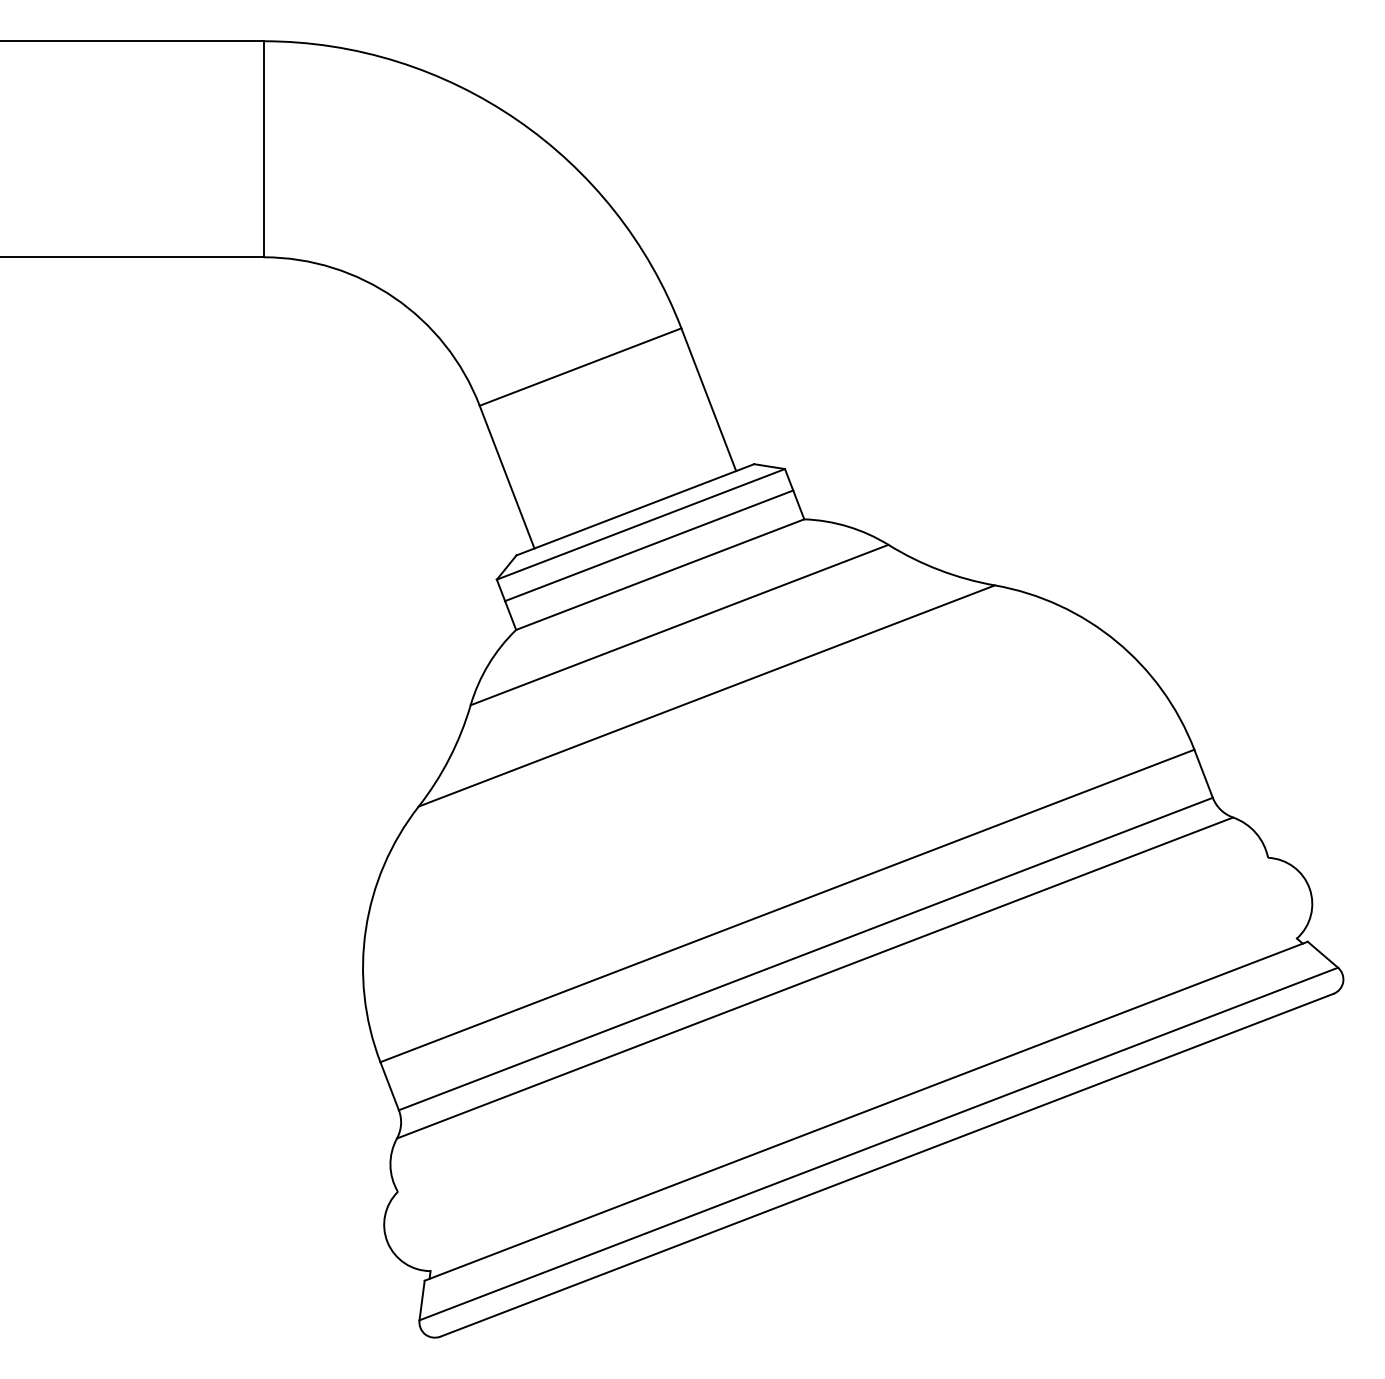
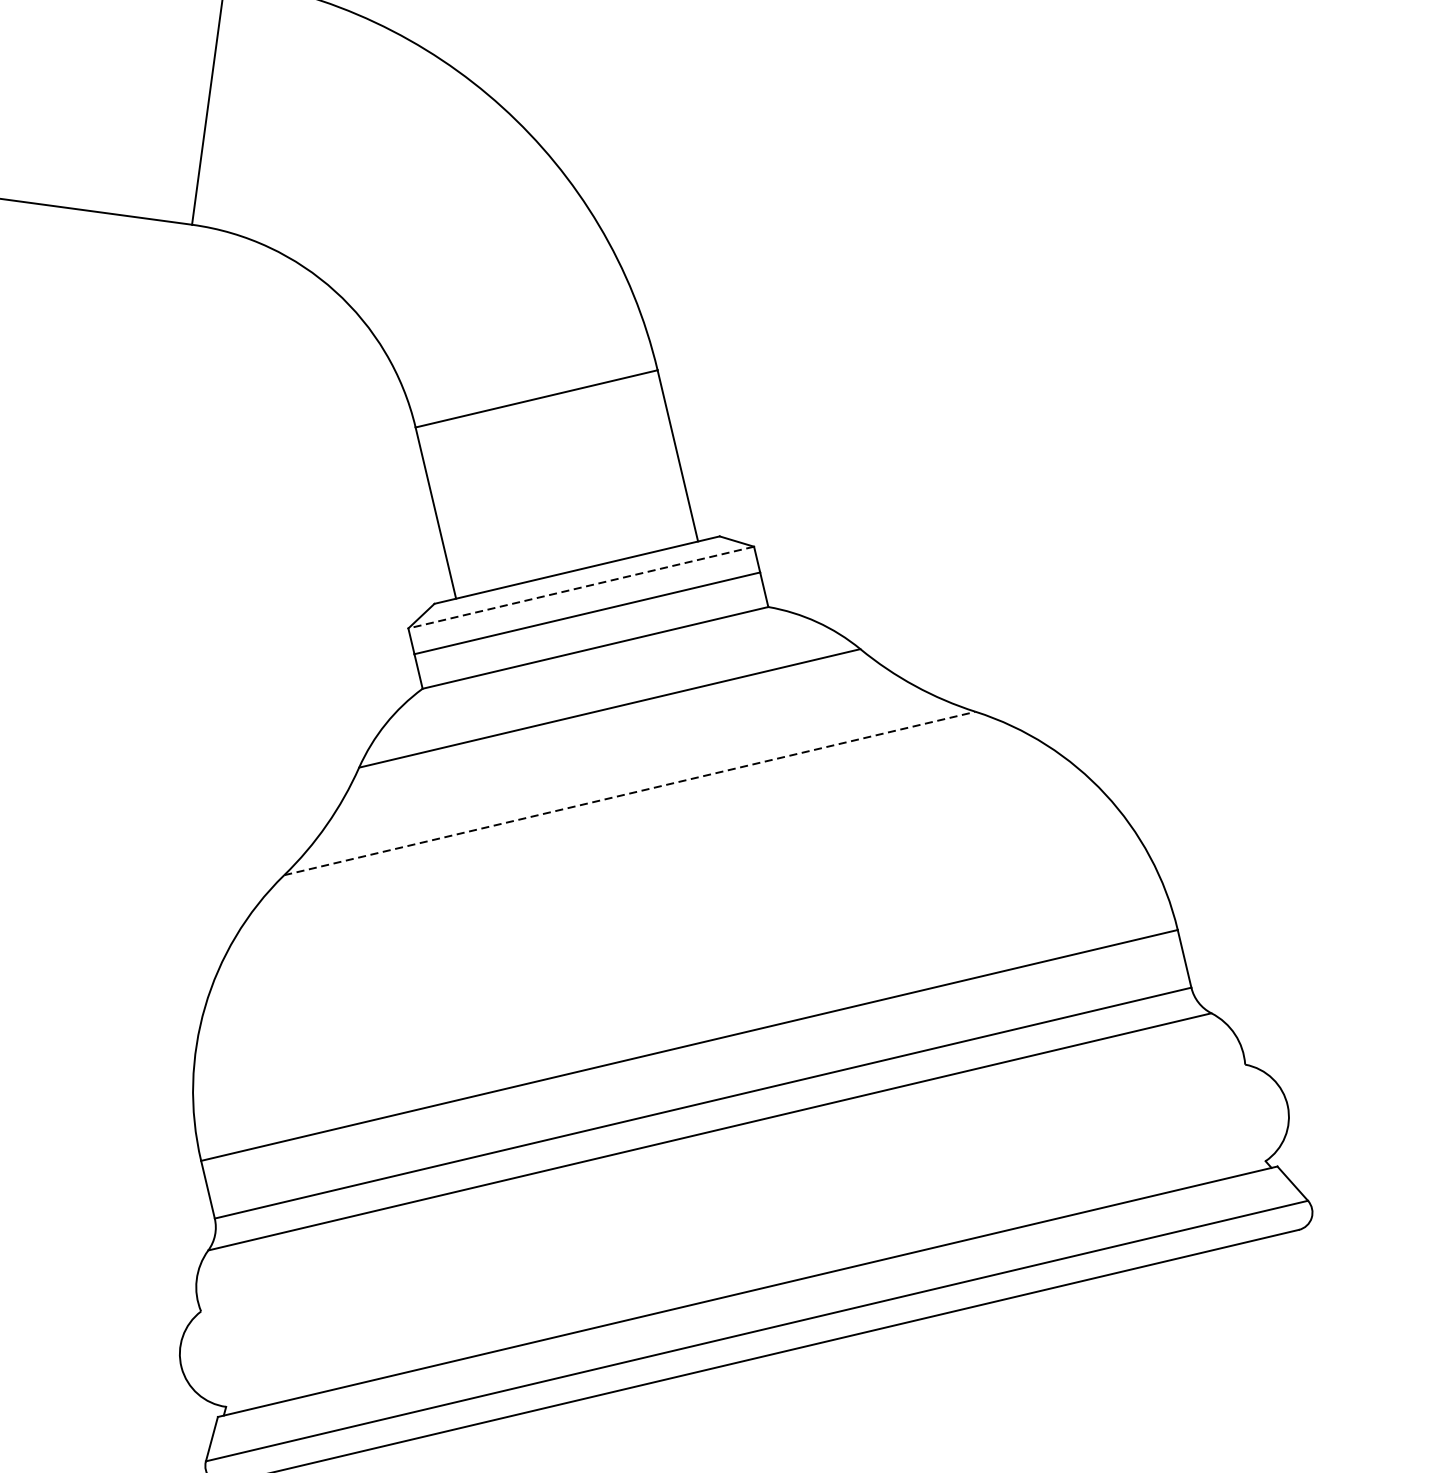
line: (640, 524) -> (580, 587), solid -> dashed
line: (706, 696) -> (629, 794), solid -> dashed

